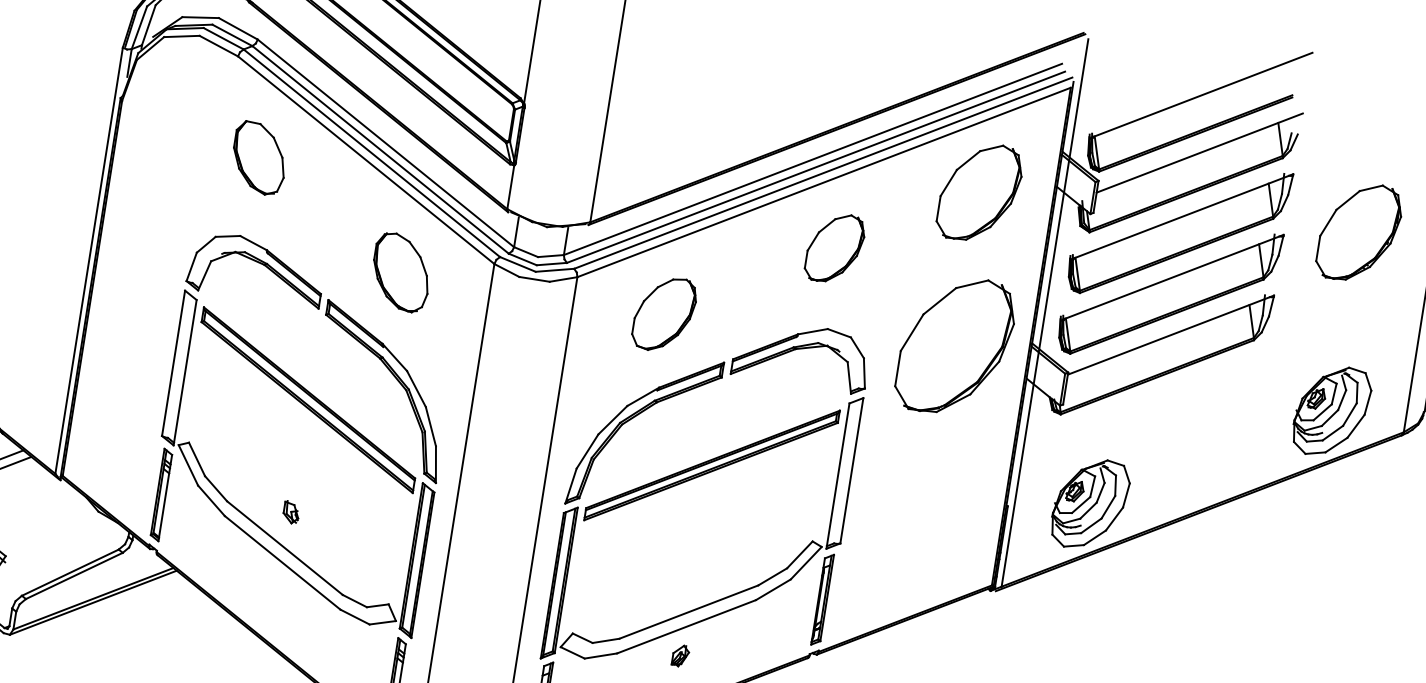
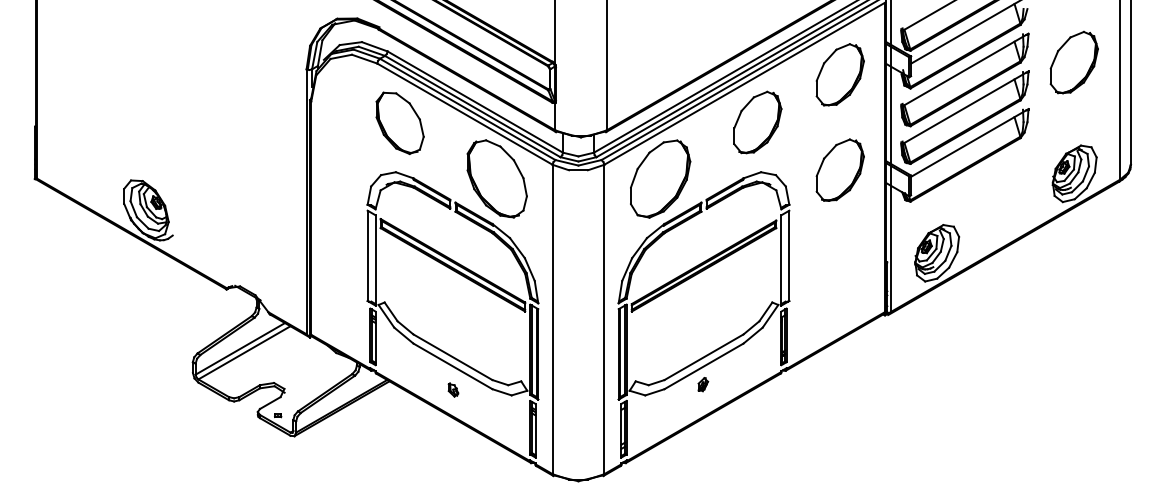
part: (258, 158) -> (399, 123), size x1.43
part: (834, 248) -> (757, 122), size x1.43
part: (400, 271) -> (496, 178), size x1.67
part: (664, 313) -> (660, 178), size x1.67
part: (954, 344) -> (839, 169), size x0.71
part: (291, 511) -> (453, 389), moved

